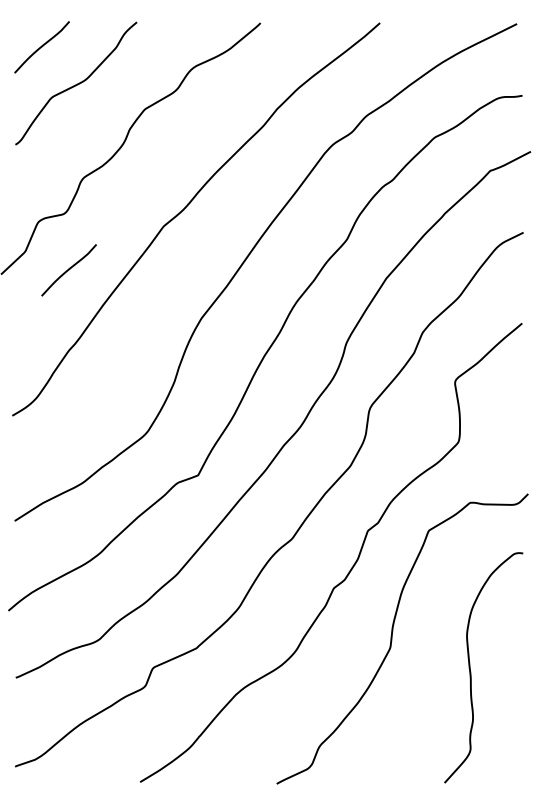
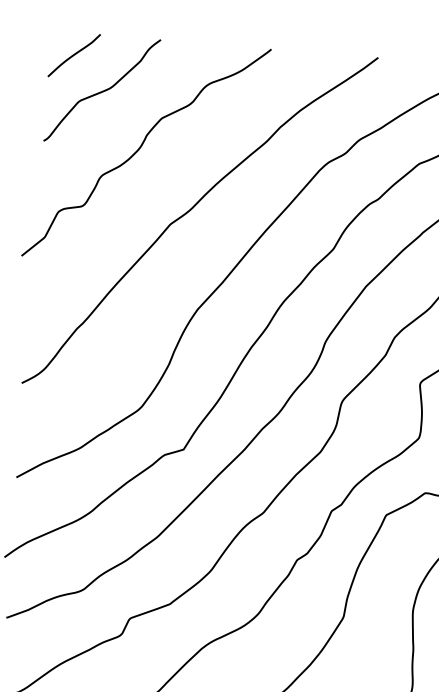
curve: (68, 270) -> (82, 257), removed

